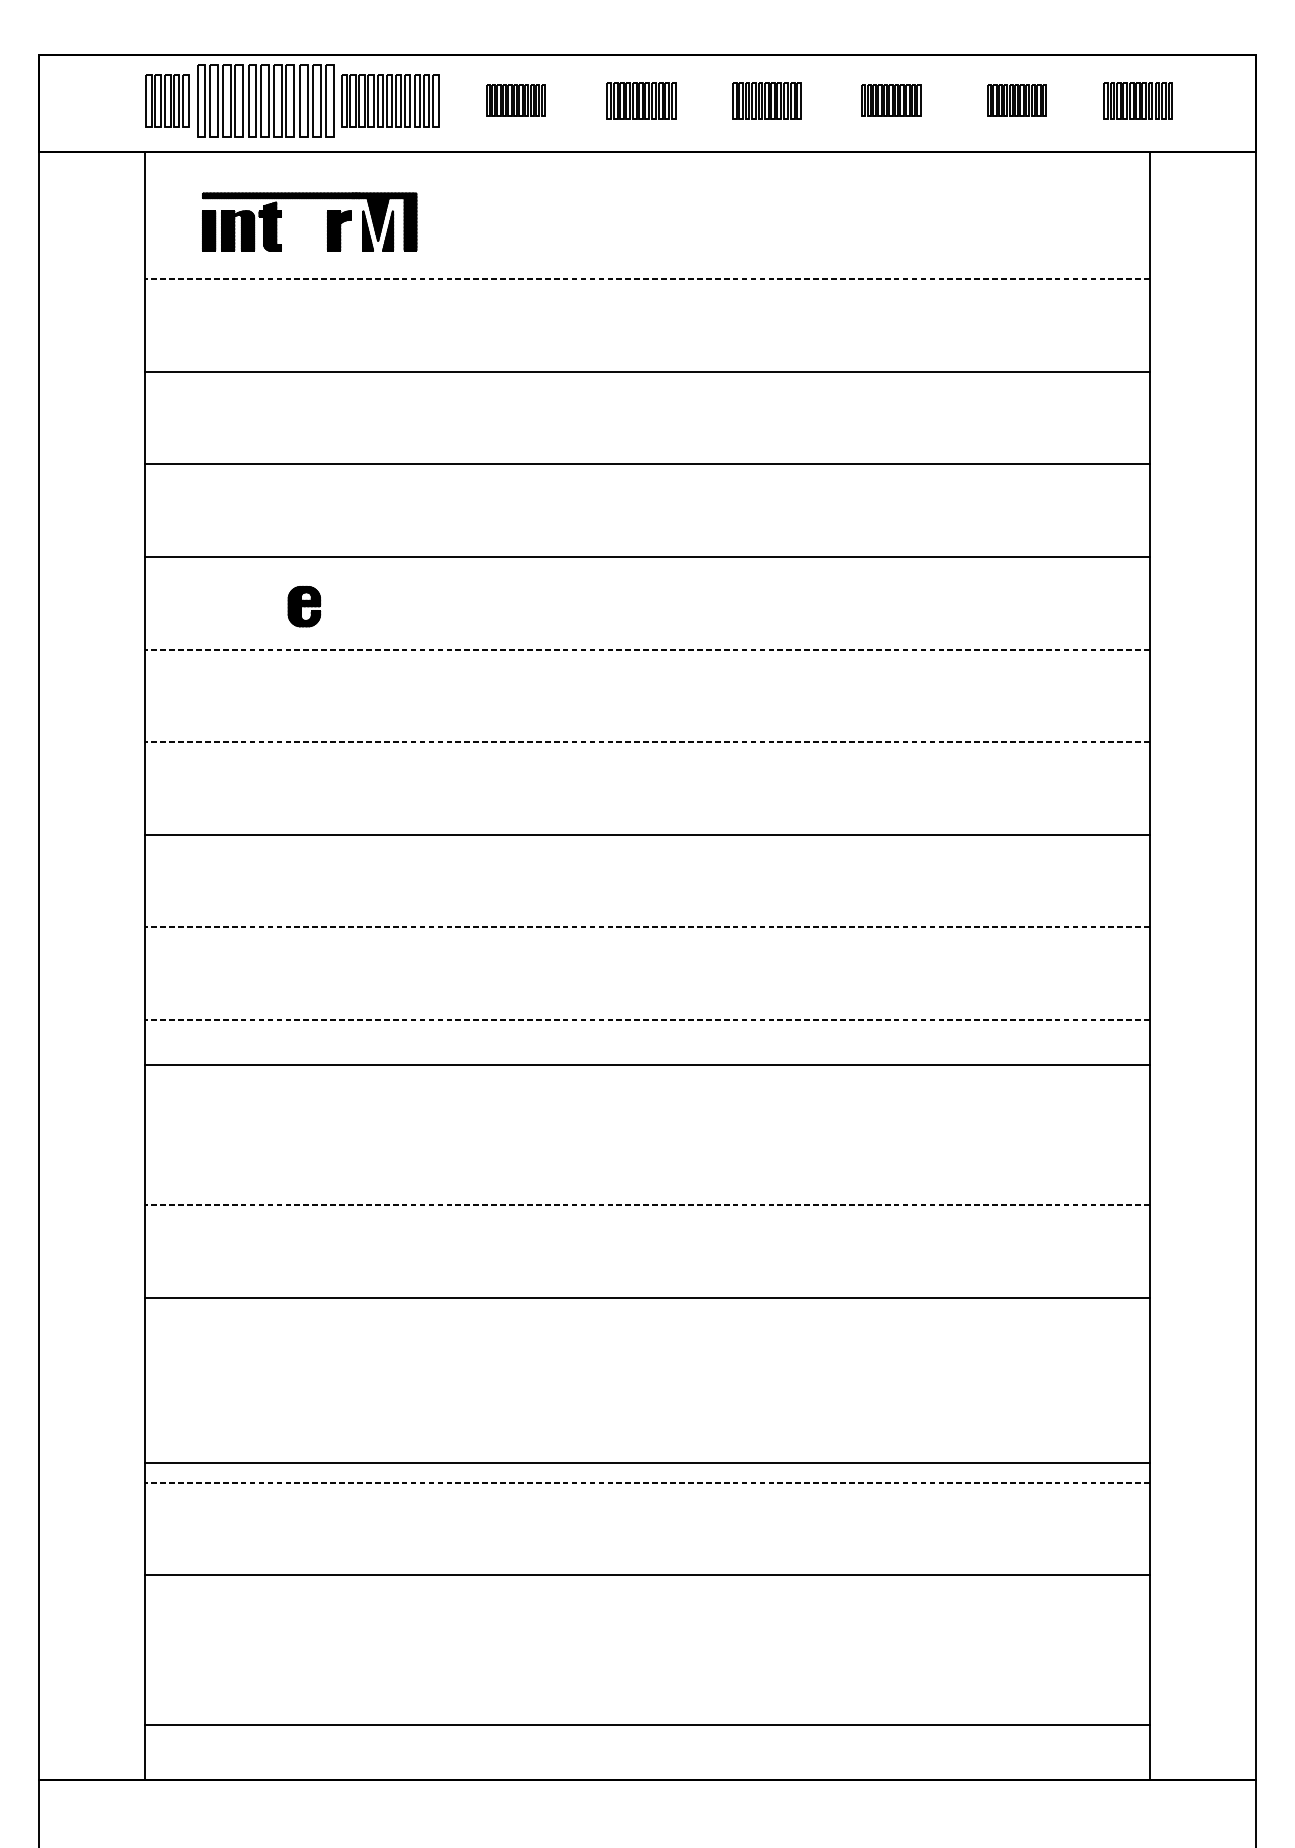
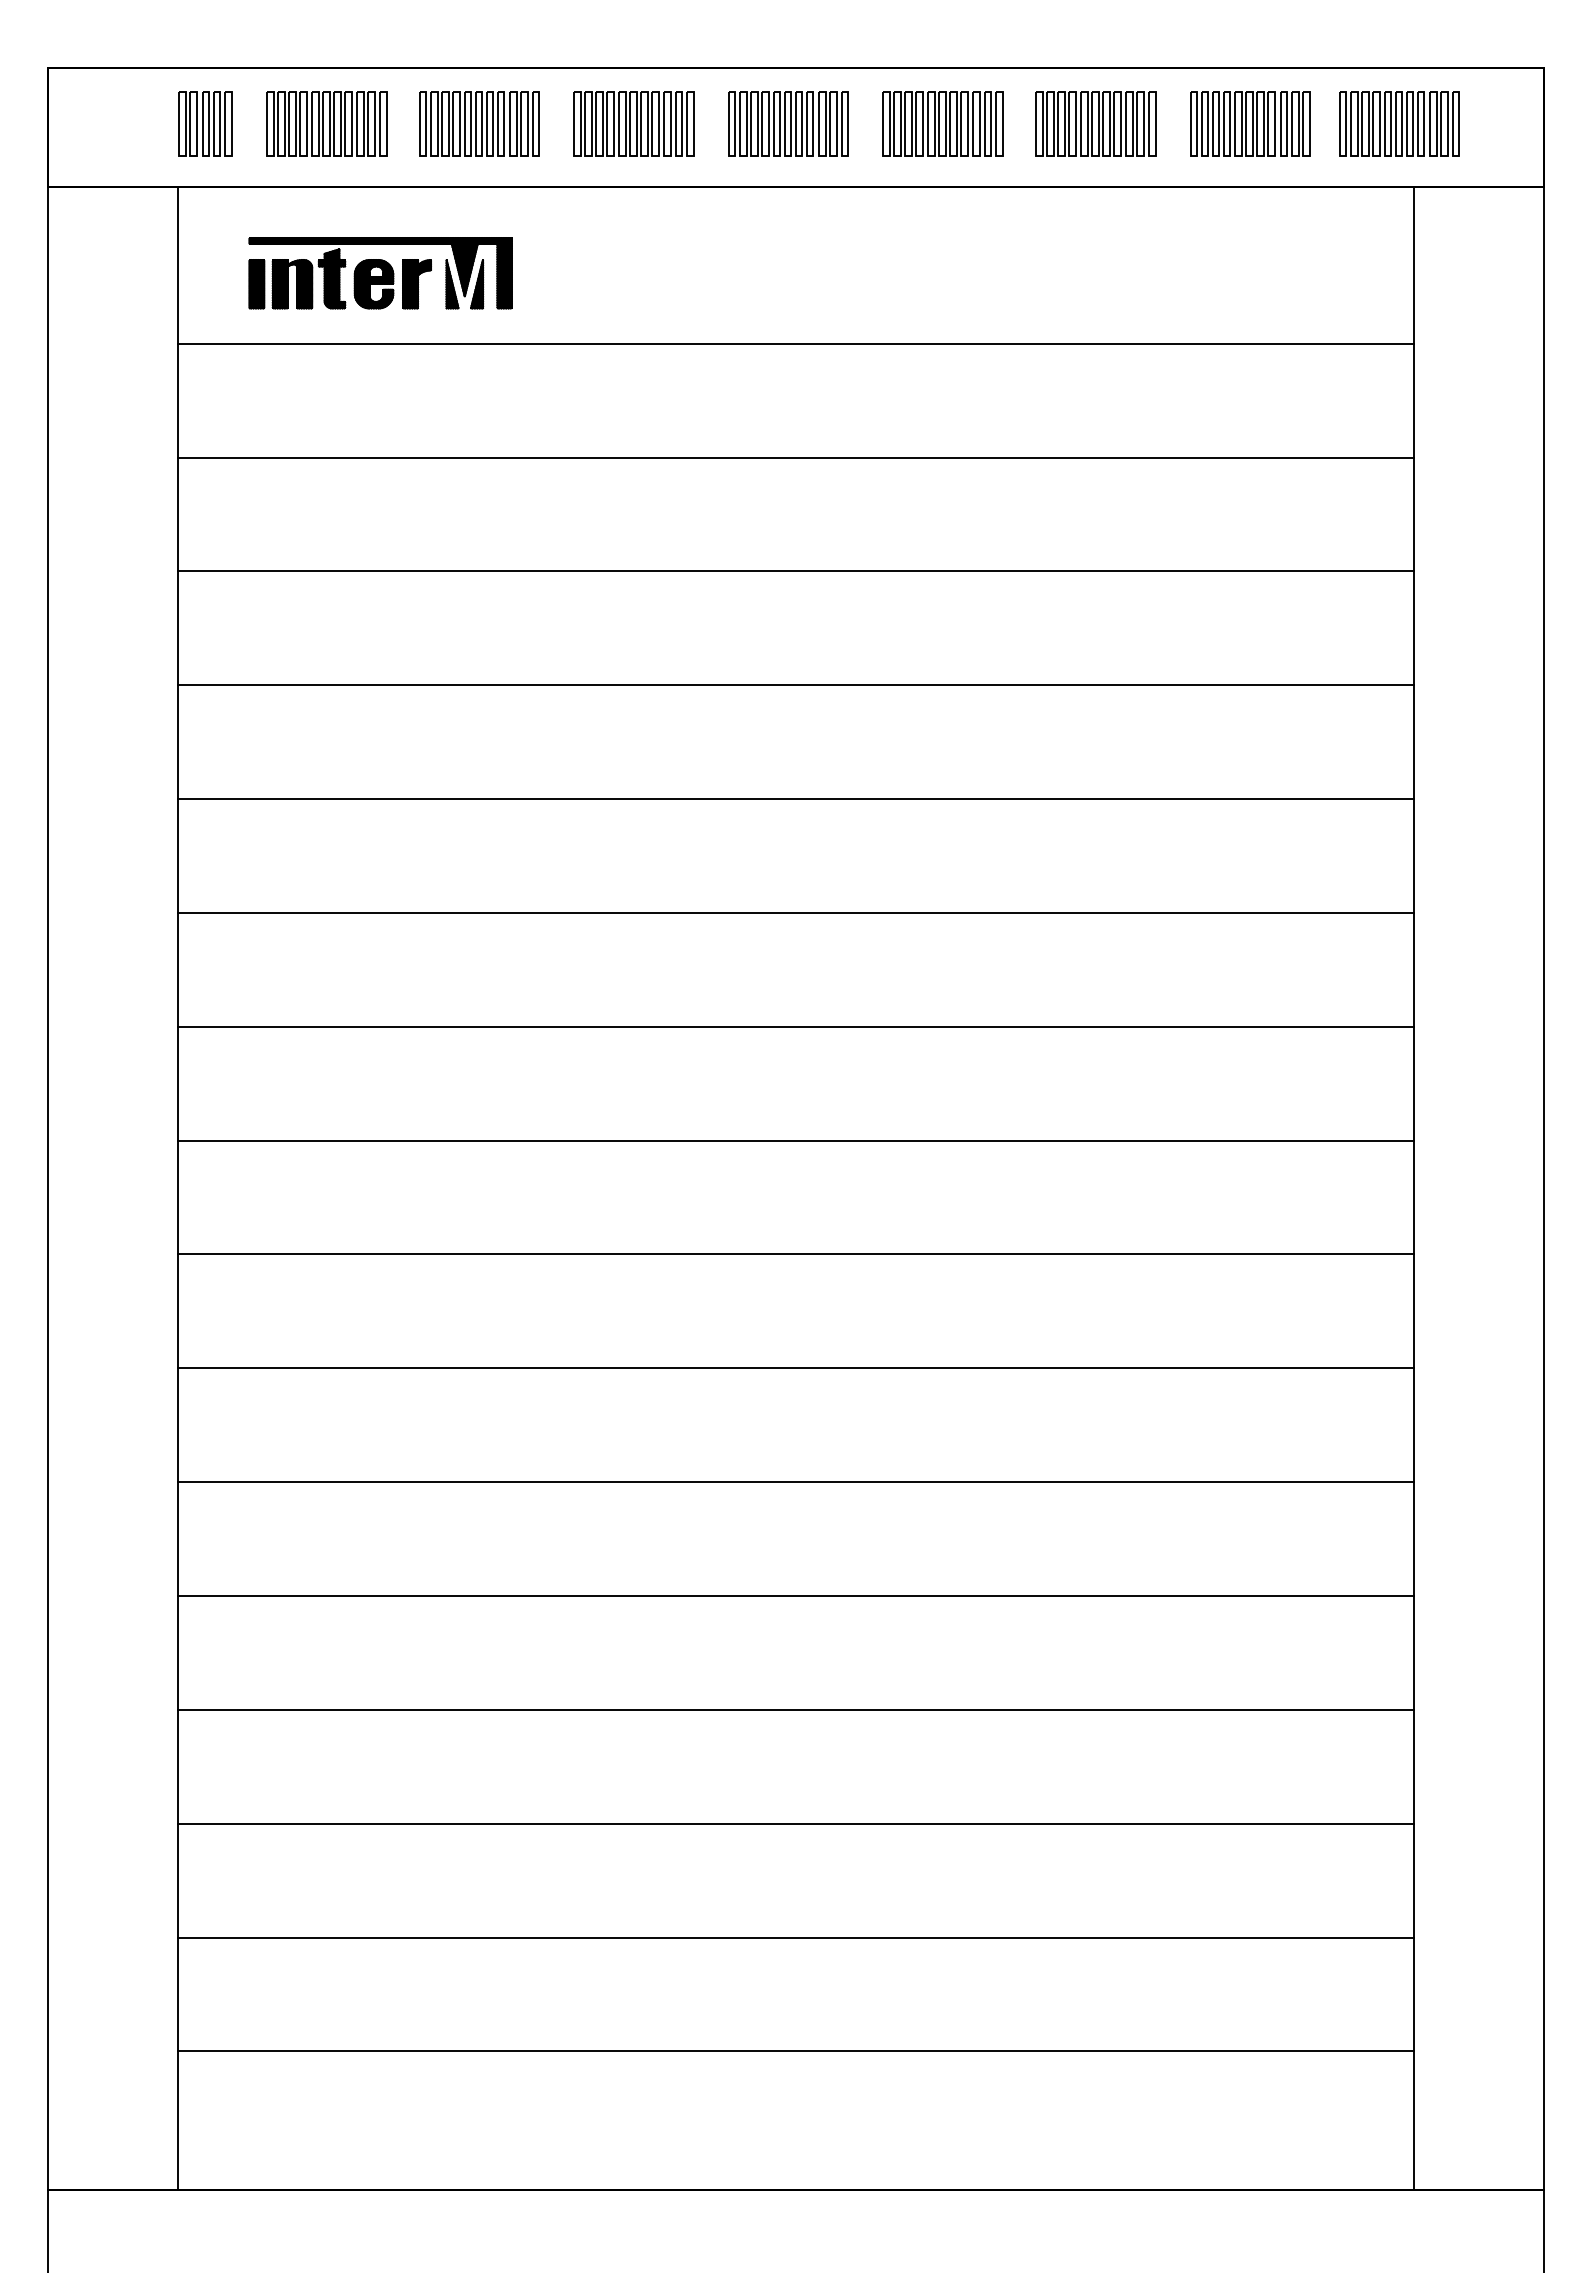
part: (265, 100) -> (326, 123), size x0.71
part: (515, 100) -> (633, 123), size x1.67
part: (641, 100) -> (788, 123), size x1.43
part: (766, 100) -> (942, 123), size x1.43
part: (891, 100) -> (1095, 123), size x1.67
part: (1017, 100) -> (1250, 123), size x1.67
part: (1138, 100) -> (1399, 123), size x1.43
line: (647, 279) -> (795, 343), dashed -> solid
part: (303, 606) -> (373, 284), moved
line: (647, 649) -> (795, 799), dashed -> solid
line: (647, 741) -> (795, 912), dashed -> solid
line: (647, 927) -> (795, 1140), dashed -> solid
line: (647, 1019) -> (795, 1254), dashed -> solid
line: (647, 1065) -> (795, 1368), moved
line: (647, 1205) -> (795, 1482), dashed -> solid
line: (647, 1462) -> (795, 1709), moved
line: (647, 1482) -> (795, 1823), dashed -> solid
line: (647, 1725) -> (795, 2051), moved

